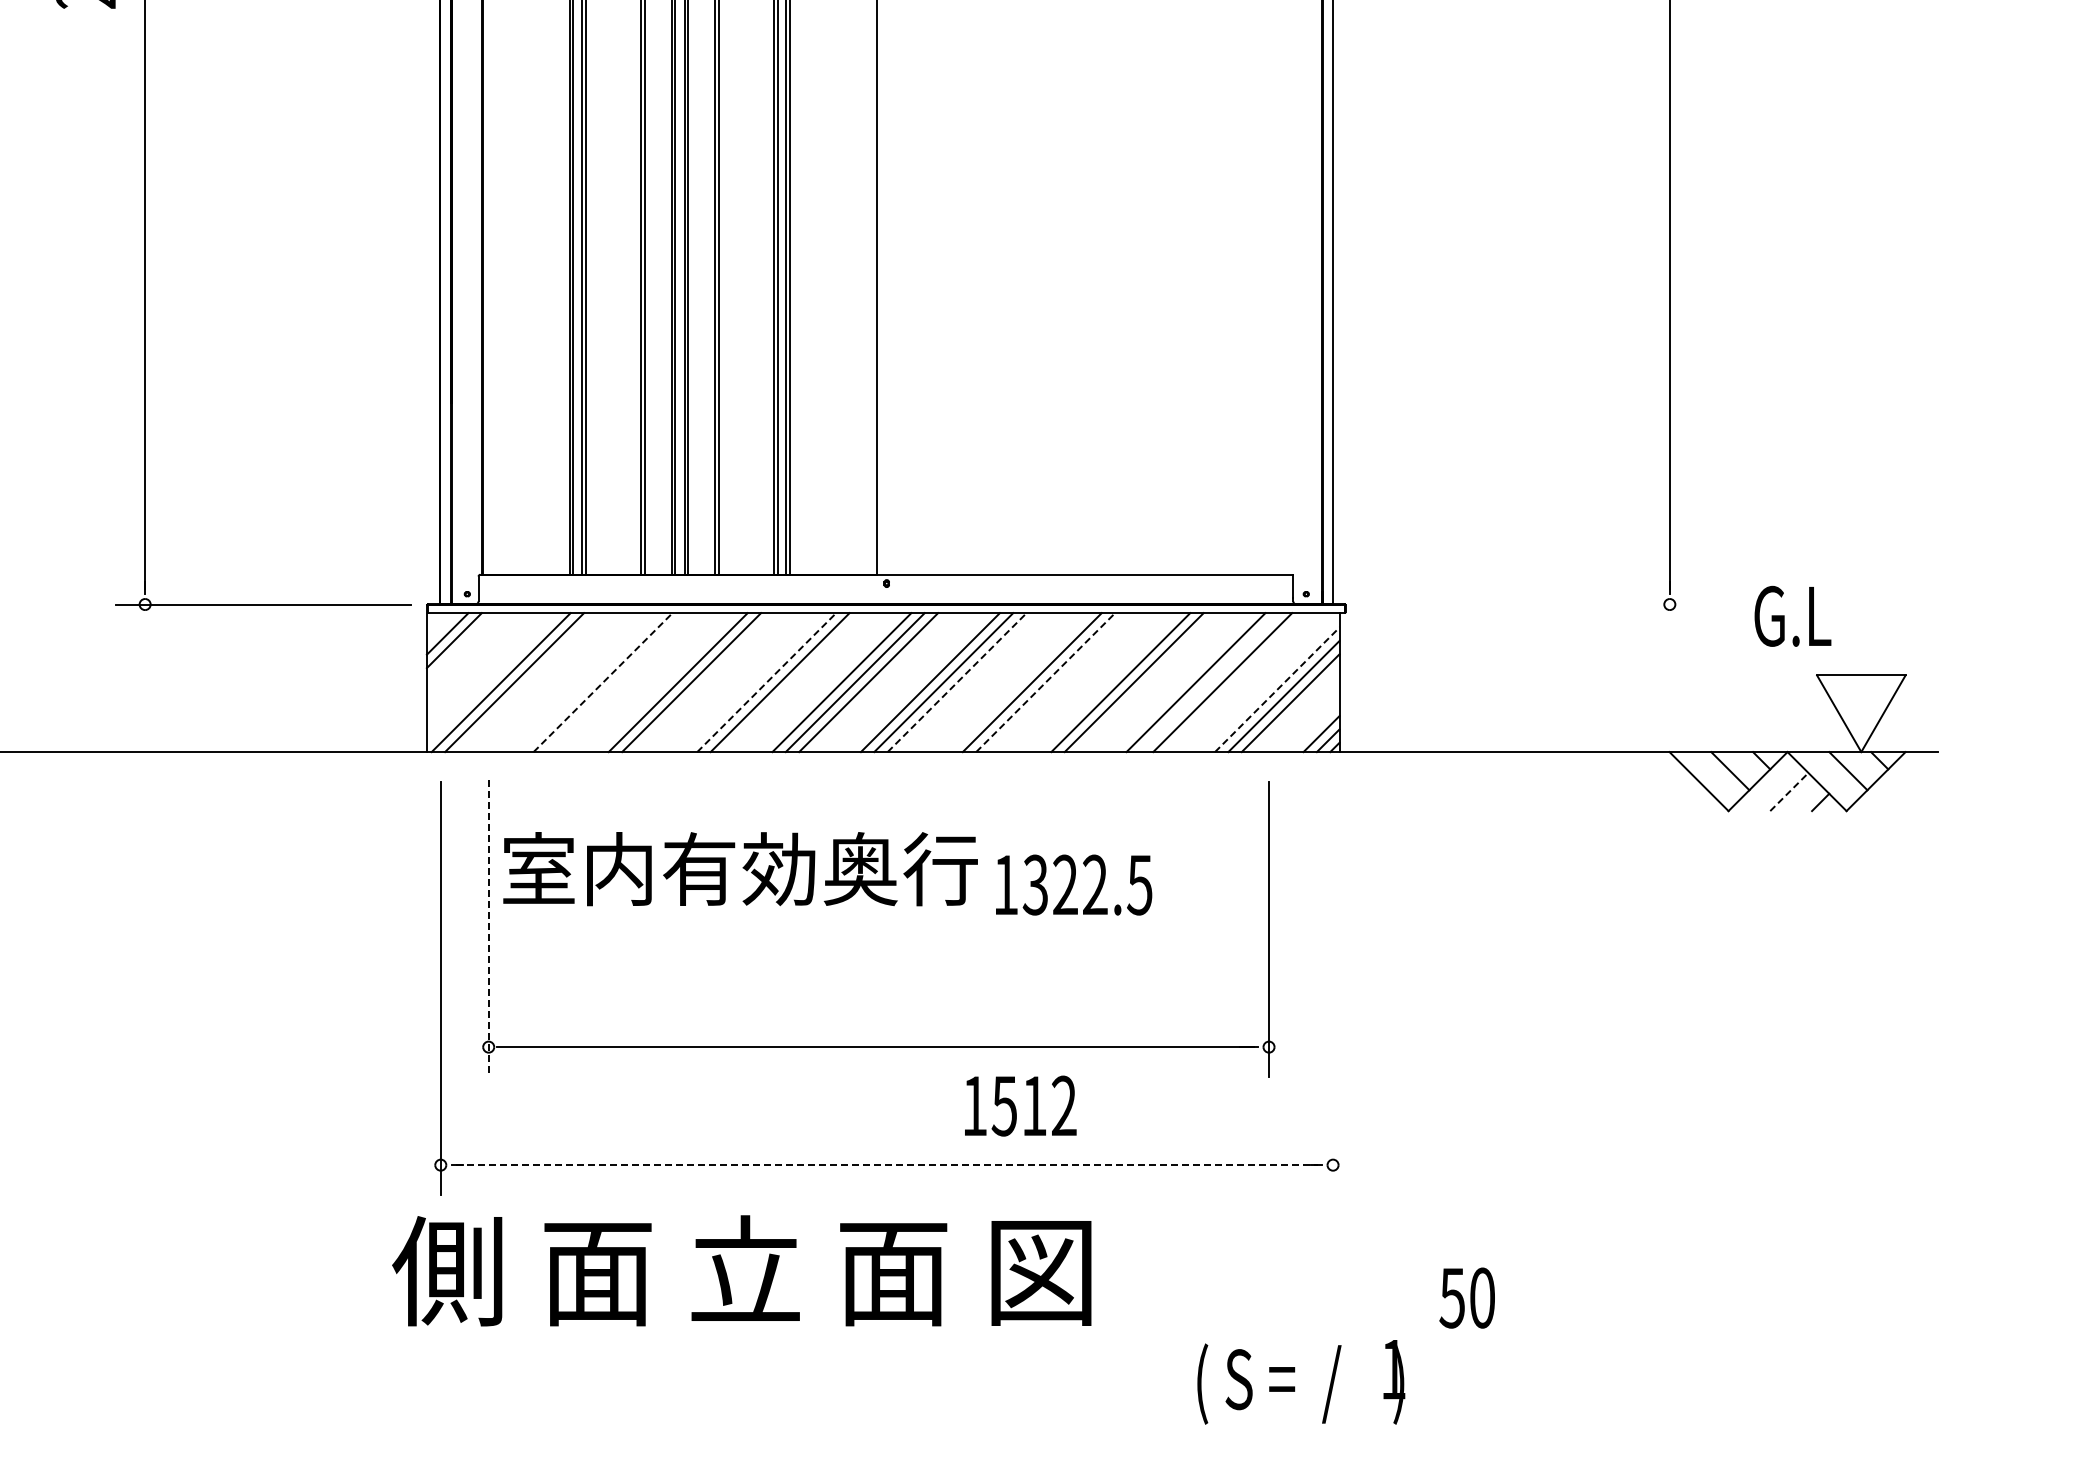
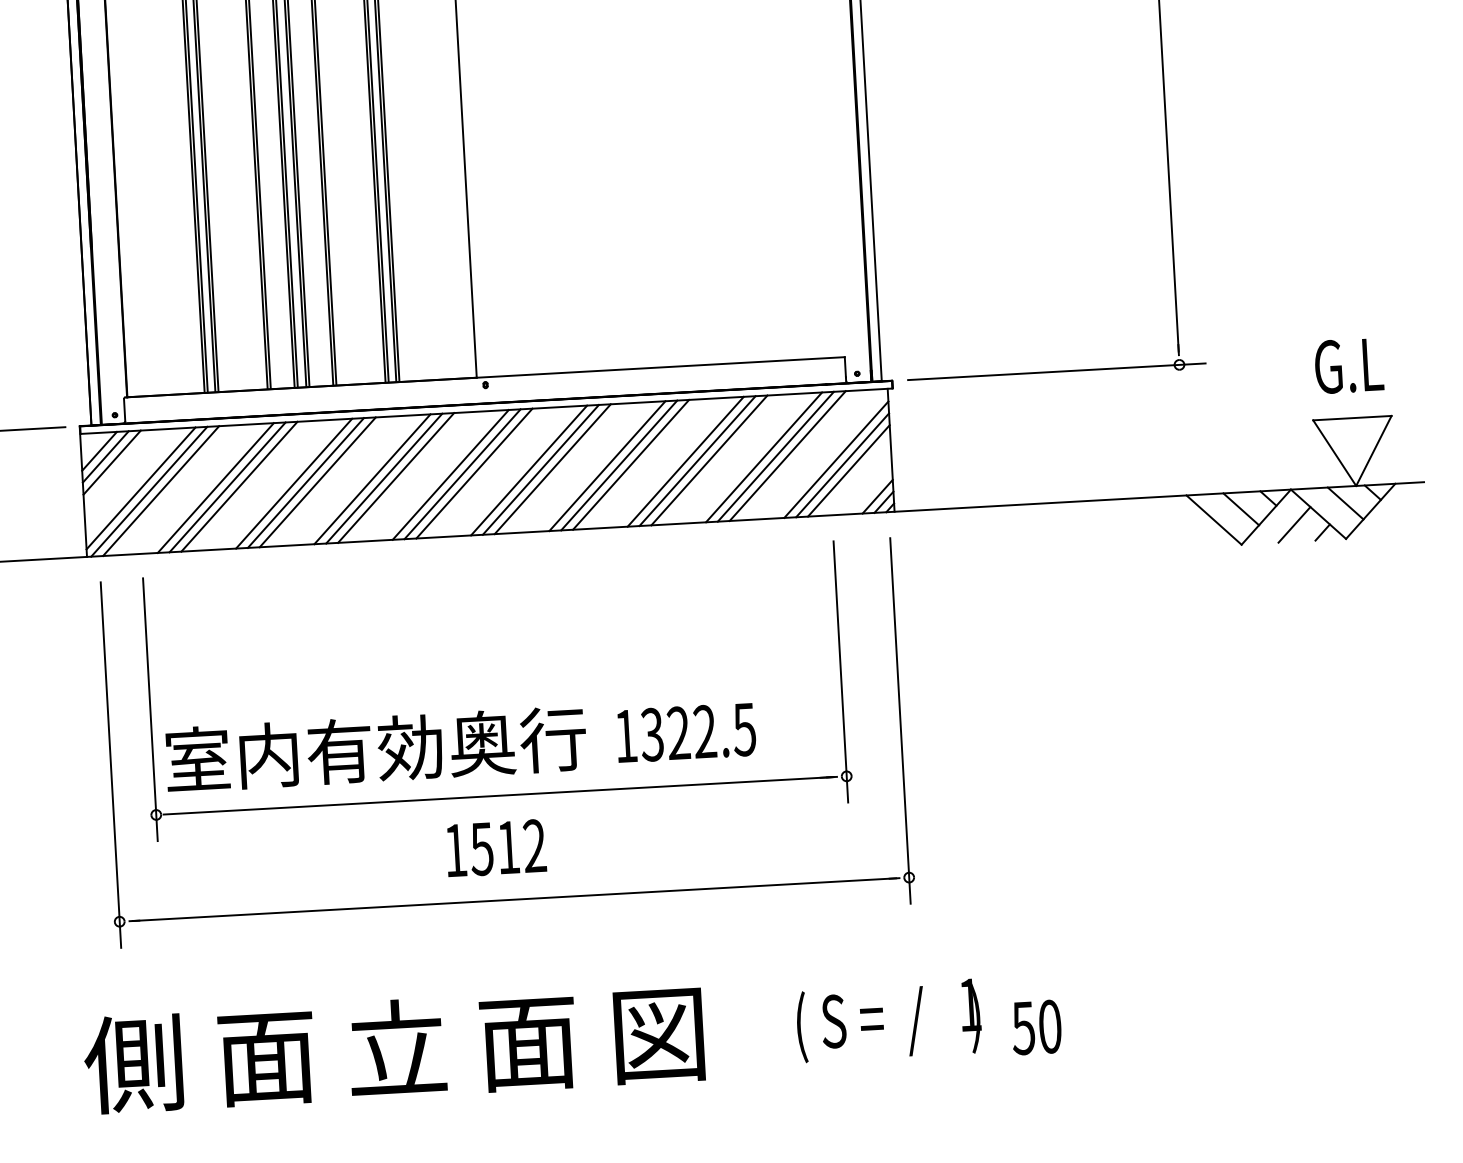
line: (1531, 604) -> (1057, 371), added
text: (1792, 615) -> (1348, 365), moved
line: (460, 647) -> (111, 462), added
line: (491, 678) -> (140, 488), added
line: (575, 682) -> (215, 488), added
line: (589, 682) -> (227, 487), added
line: (603, 682) -> (239, 486), dashed -> solid
line: (664, 682) -> (293, 483), added
line: (752, 682) -> (371, 479), added
line: (767, 682) -> (384, 478), dashed -> solid
line: (957, 682) -> (553, 469), dashed -> solid
line: (1018, 682) -> (607, 466), added
line: (1046, 682) -> (631, 464), dashed -> solid
line: (1107, 682) -> (685, 461), added
line: (1208, 682) -> (775, 456), added
line: (1277, 689) -> (836, 459), dashed -> solid
line: (1789, 792) -> (1294, 525), dashed -> solid
text: (740, 869) -> (376, 749), moved
text: (1074, 884) -> (686, 732), moved
line: (488, 928) -> (150, 709), dashed -> solid
line: (1333, 987) -> (900, 720), added
text: (1020, 1105) -> (496, 847), moved
line: (887, 1165) -> (514, 899), dashed -> solid
text: (741, 1270) -> (393, 1048), moved
text: (1466, 1297) -> (1036, 1027), moved
text: (1301, 1382) -> (889, 1021), moved

